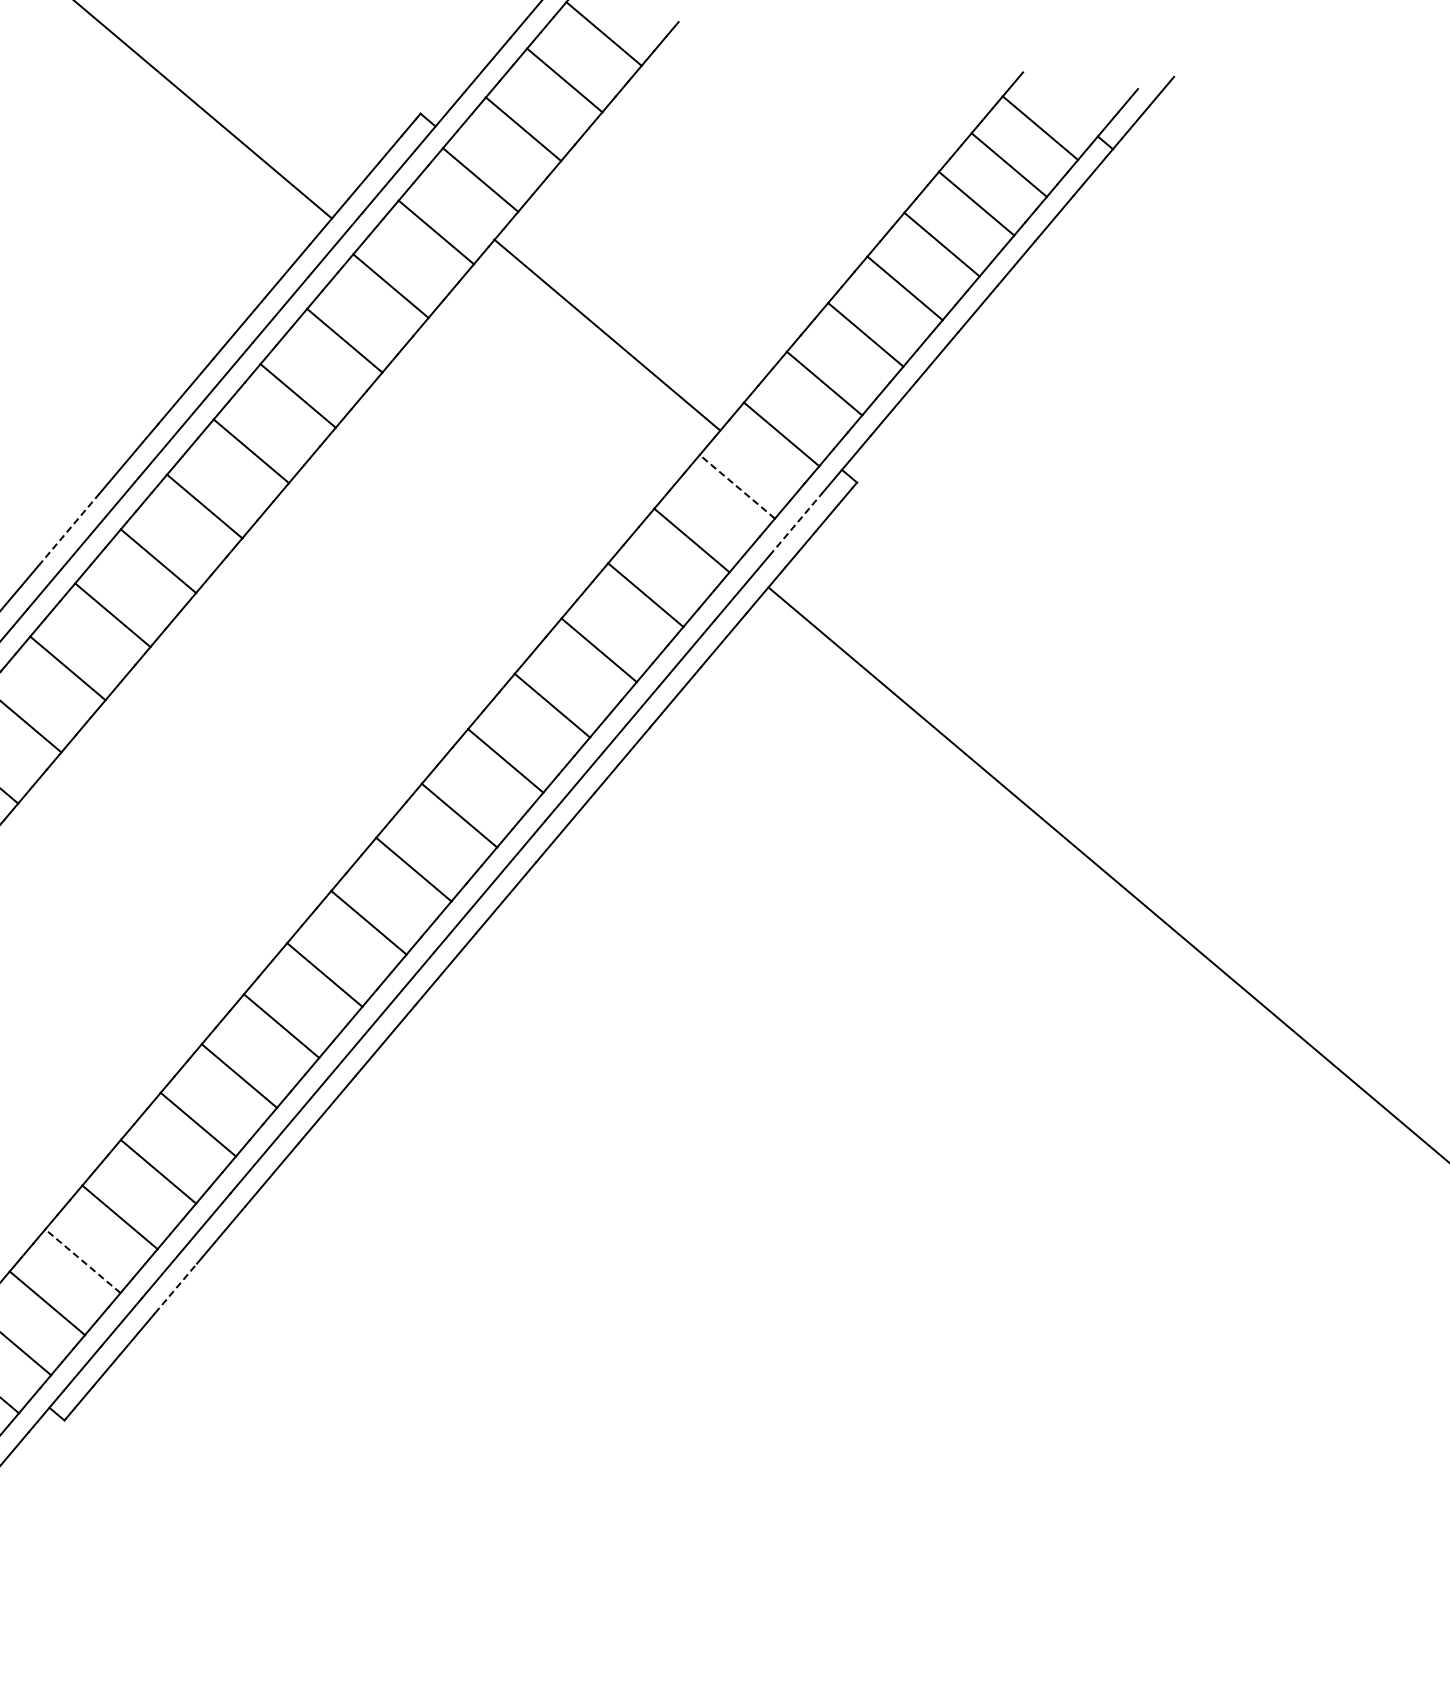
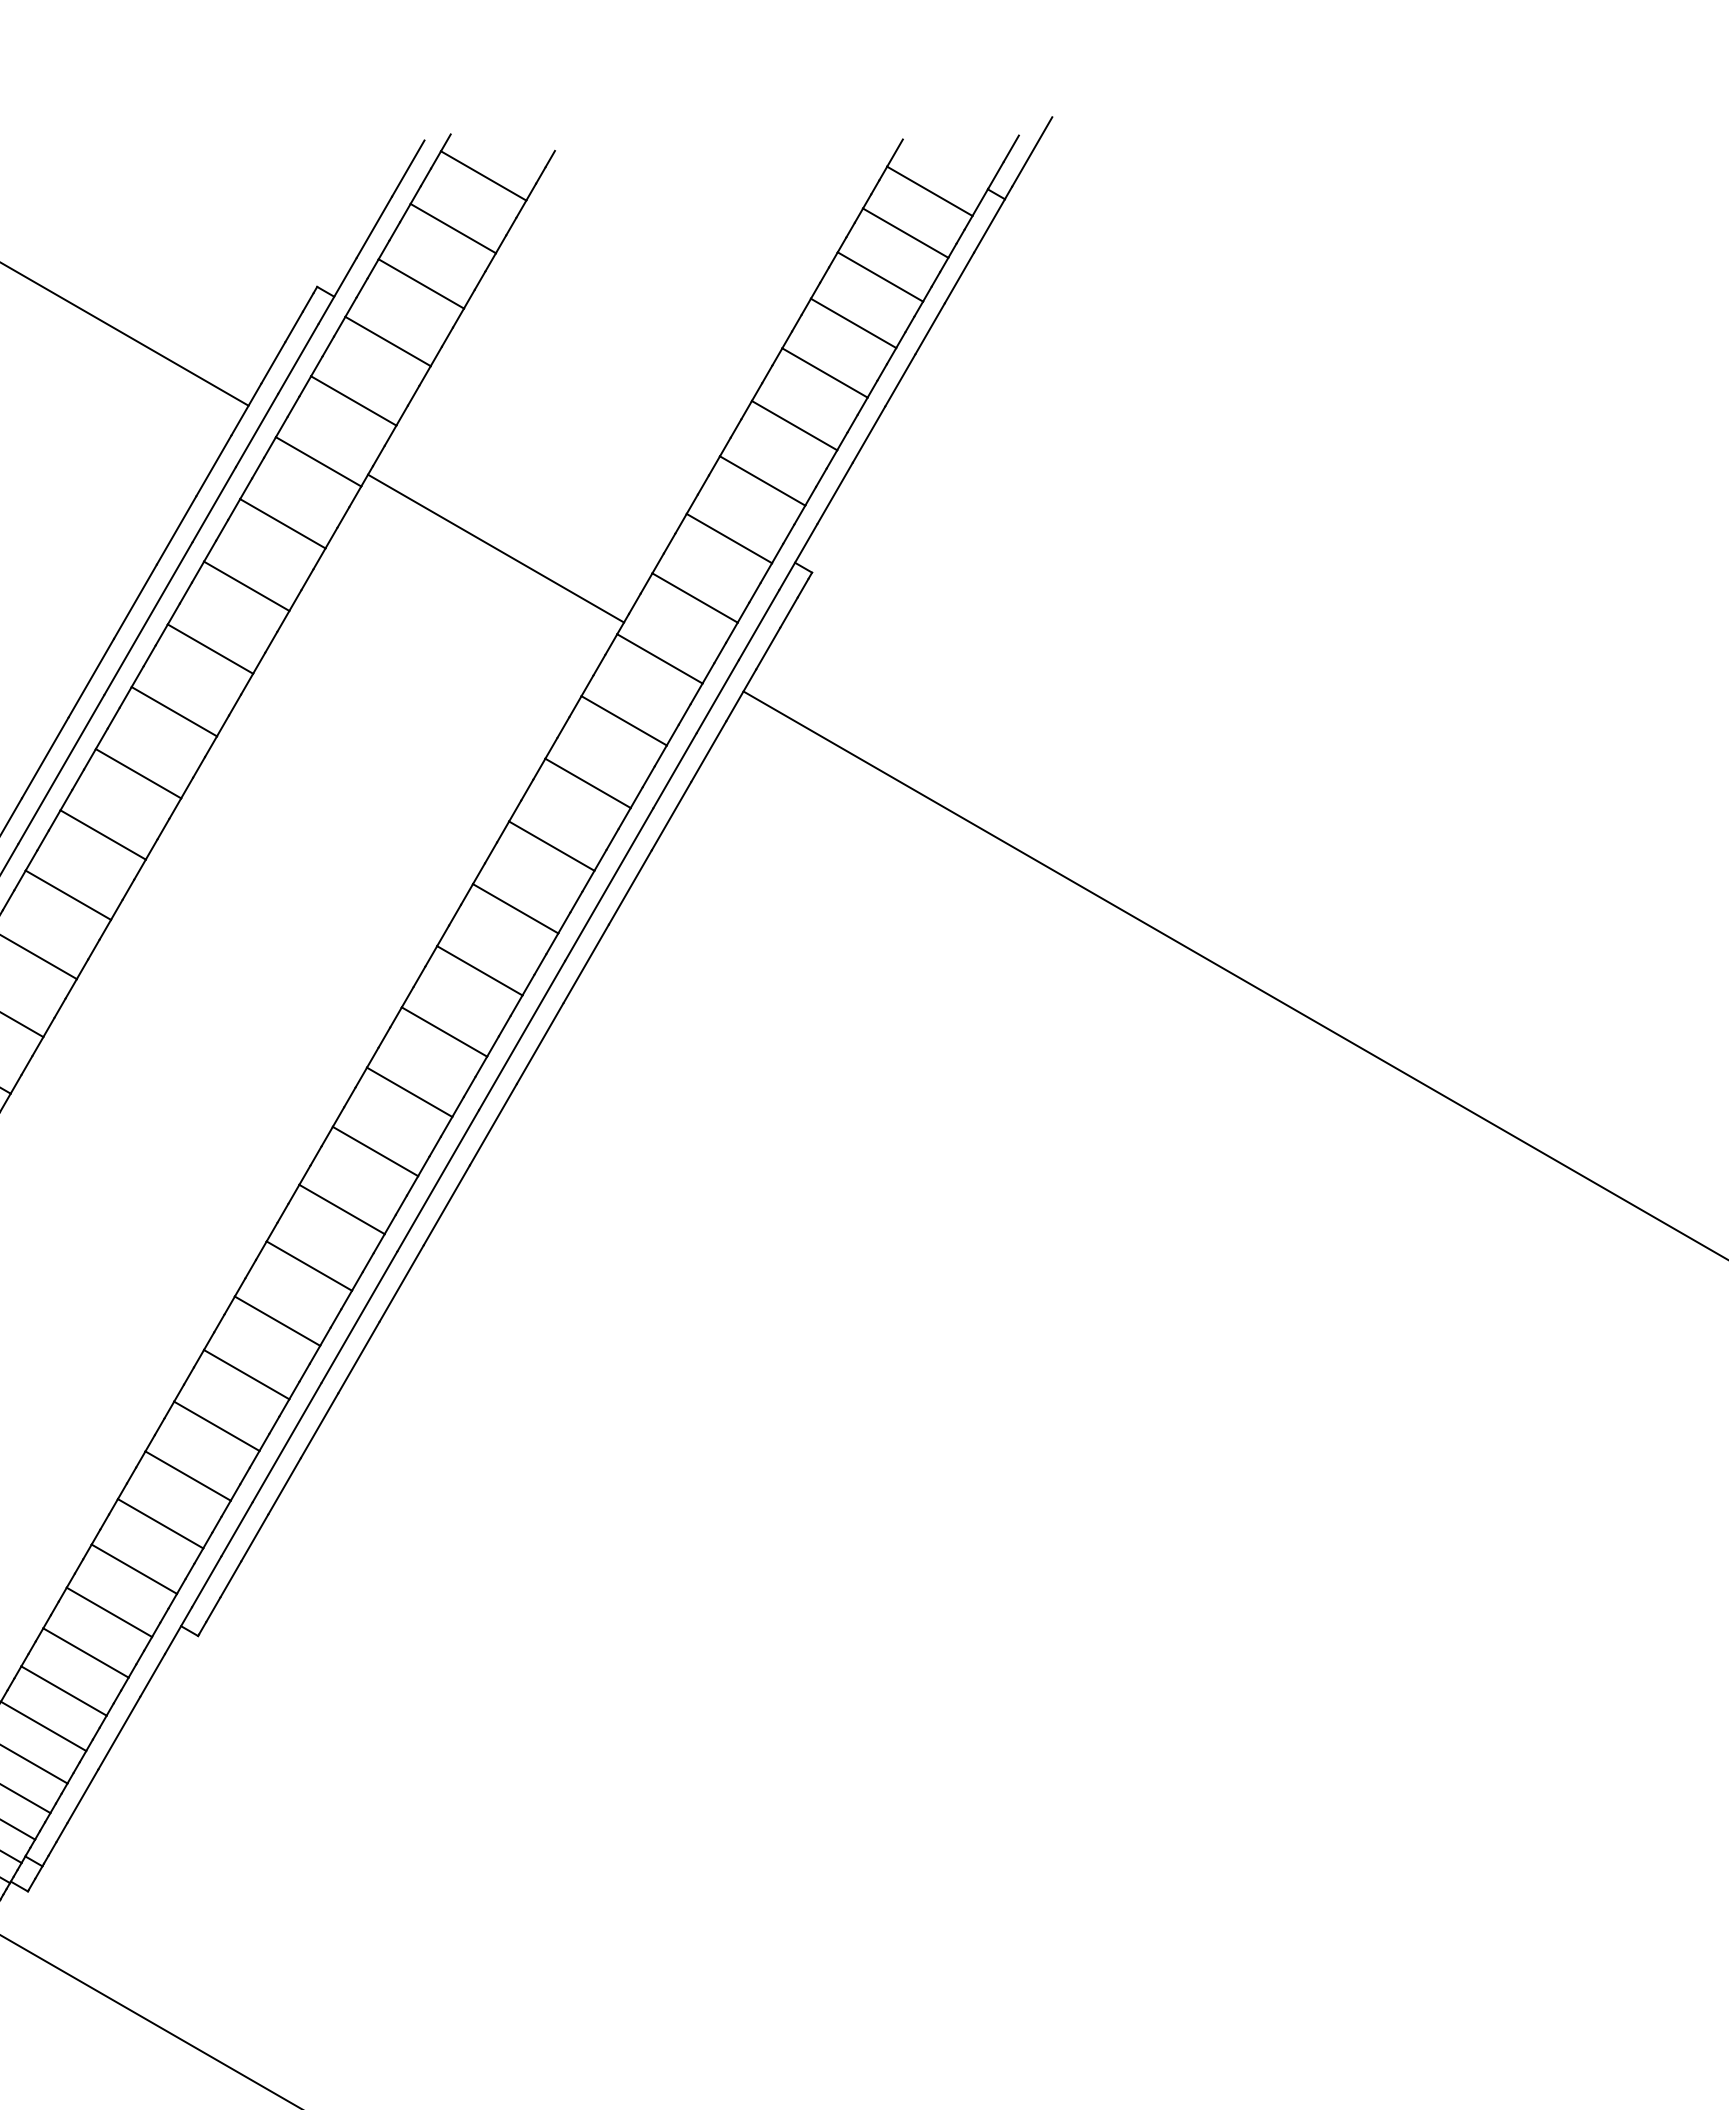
line: (607, 334) -> (496, 548), moved
line: (736, 486) -> (694, 597), dashed -> solid
line: (796, 524) -> (759, 624), dashed -> solid
line: (69, 528) -> (45, 757), dashed -> solid
line: (82, 1260) -> (187, 1475), dashed -> solid
line: (175, 1288) -> (284, 1486), dashed -> solid

